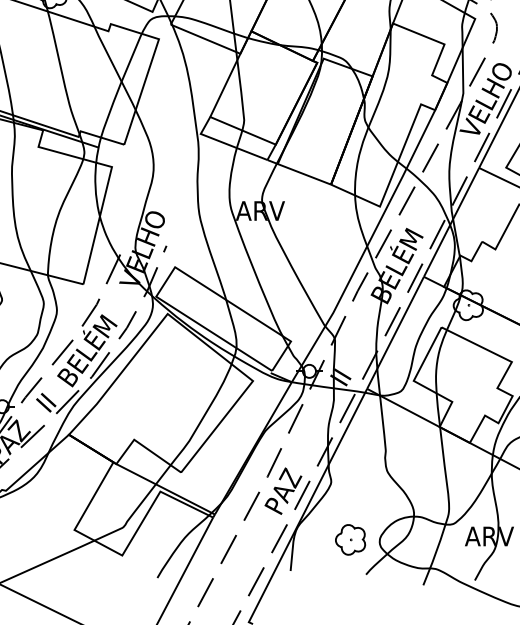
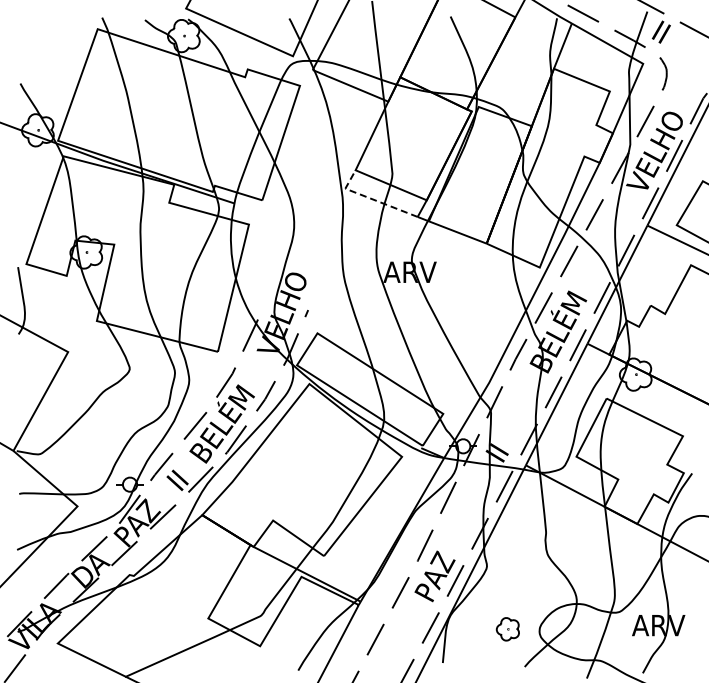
line: (223, 143) -> (370, 198), solid -> dashed
part: (350, 540) -> (507, 629), size x0.7

